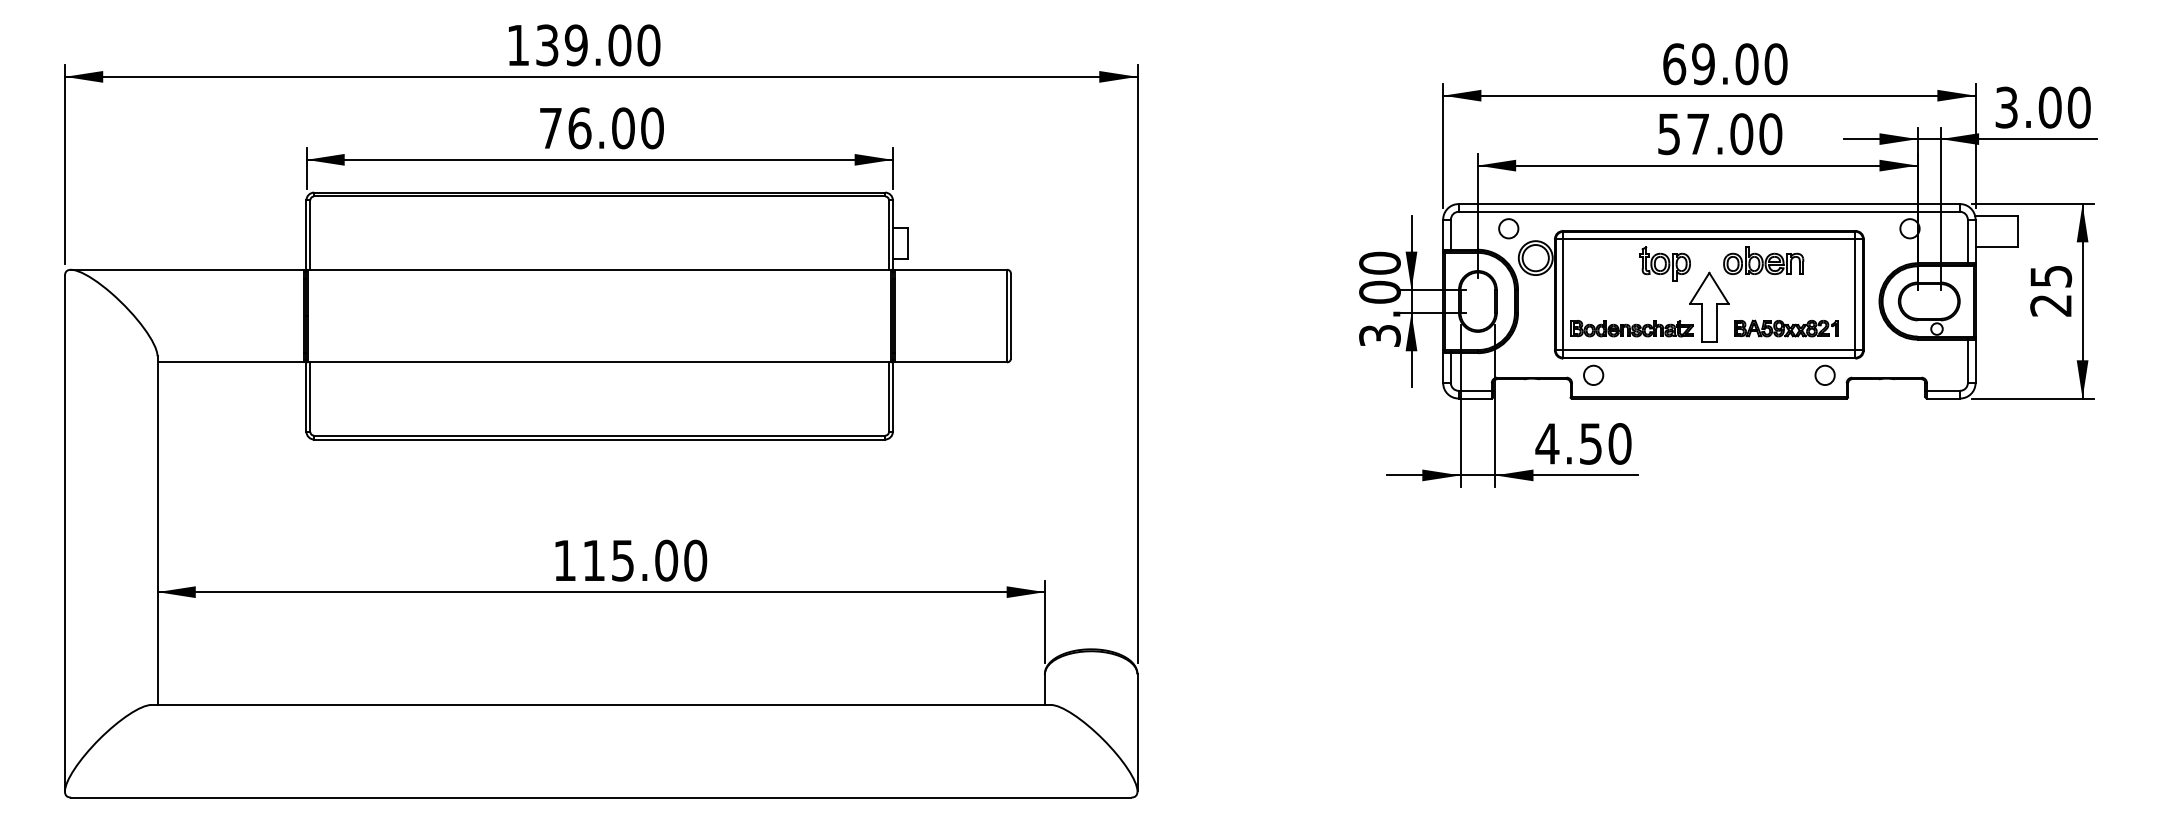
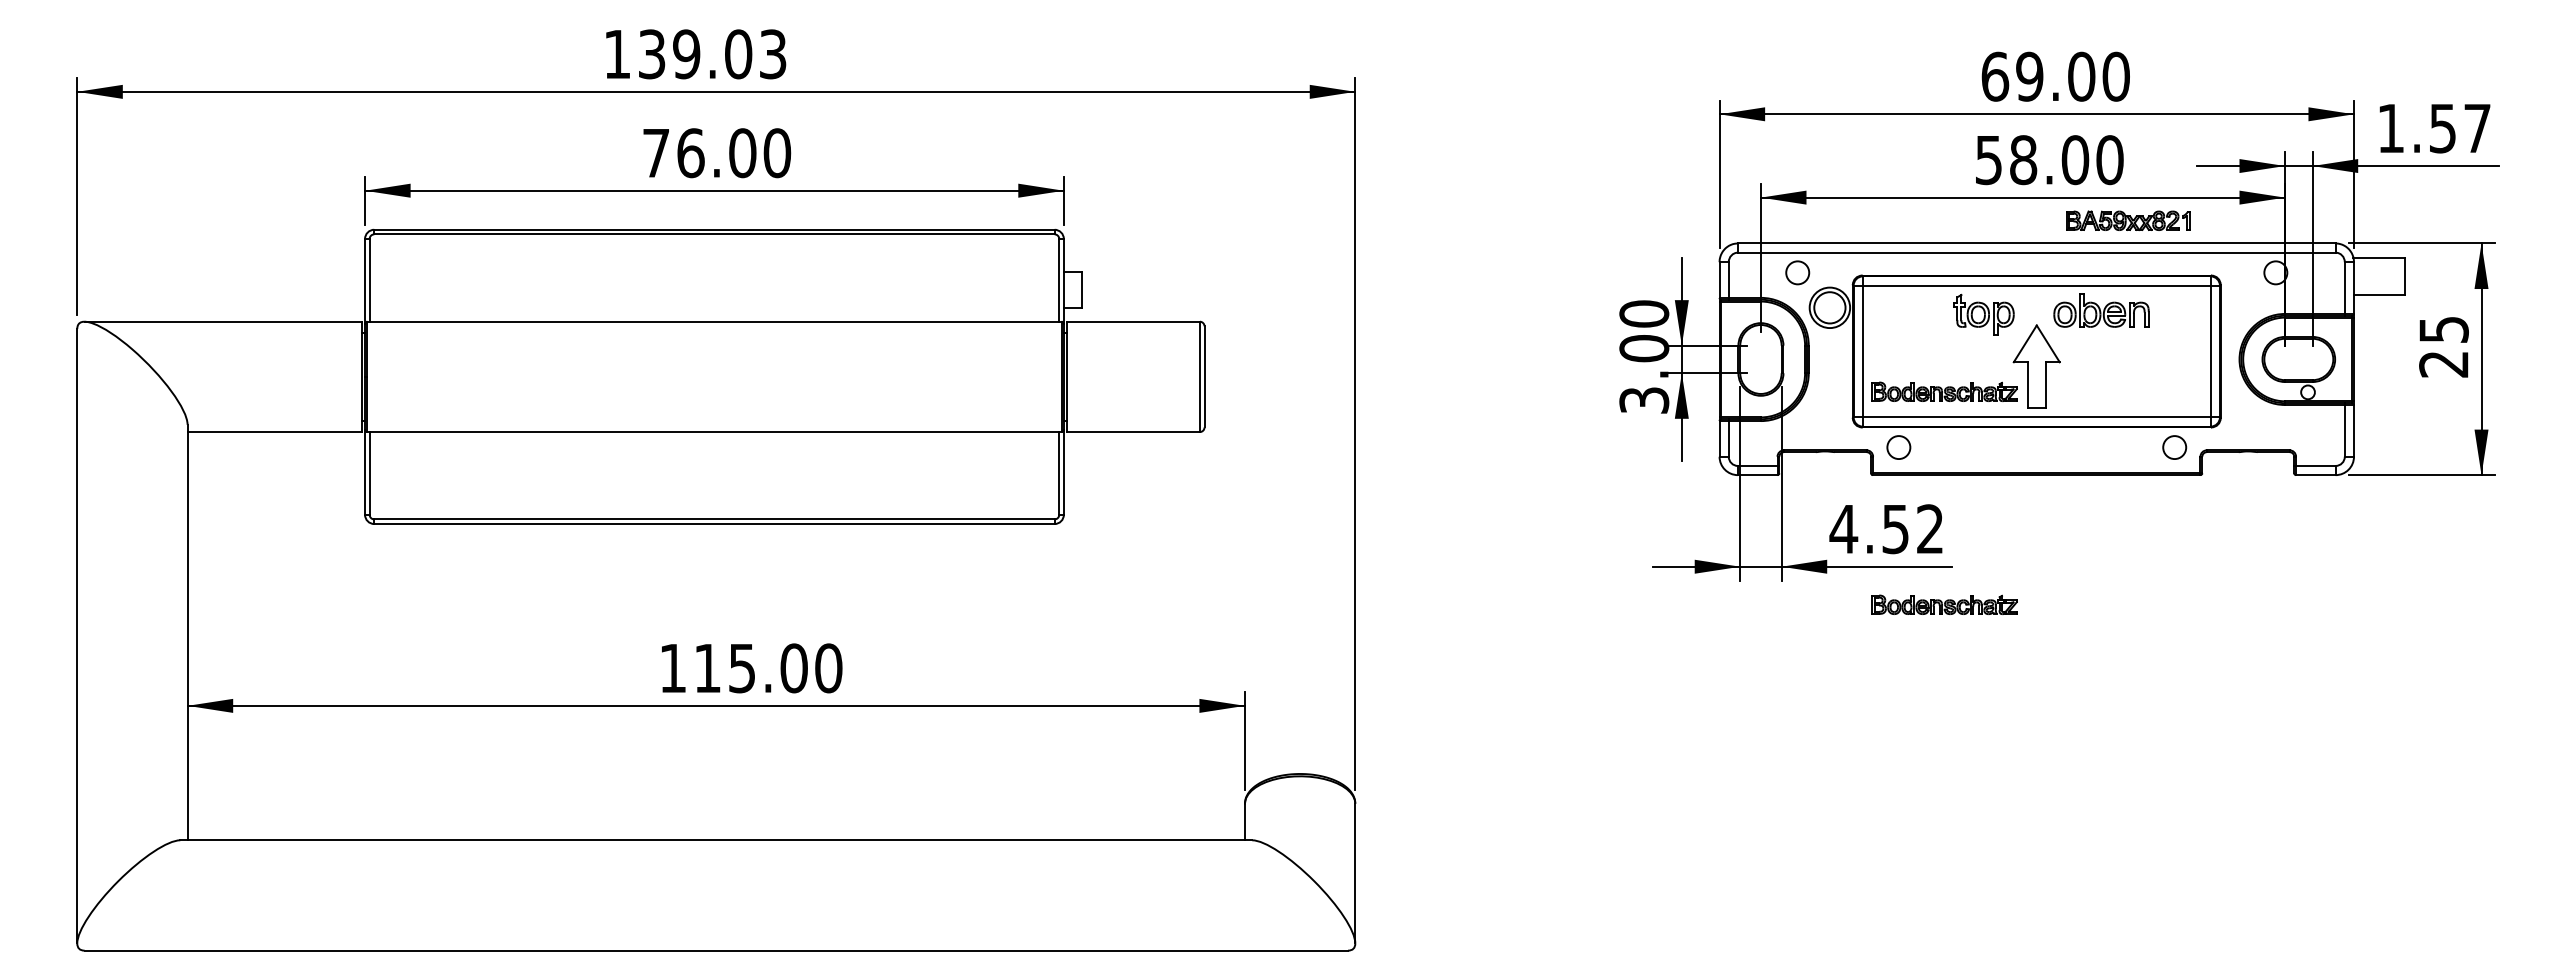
text: (648, 45) -> (772, 54), 139.00 -> 139.03
text: (2043, 107) -> (2434, 128), 3.00 -> 1.57
text: (1698, 134) -> (2023, 160), 57.00 -> 58.00
part: (1786, 328) -> (2128, 220), moved
text: (1620, 444) -> (1930, 529), 4.50 -> 4.52
part: (1631, 507) -> (1944, 604), added

